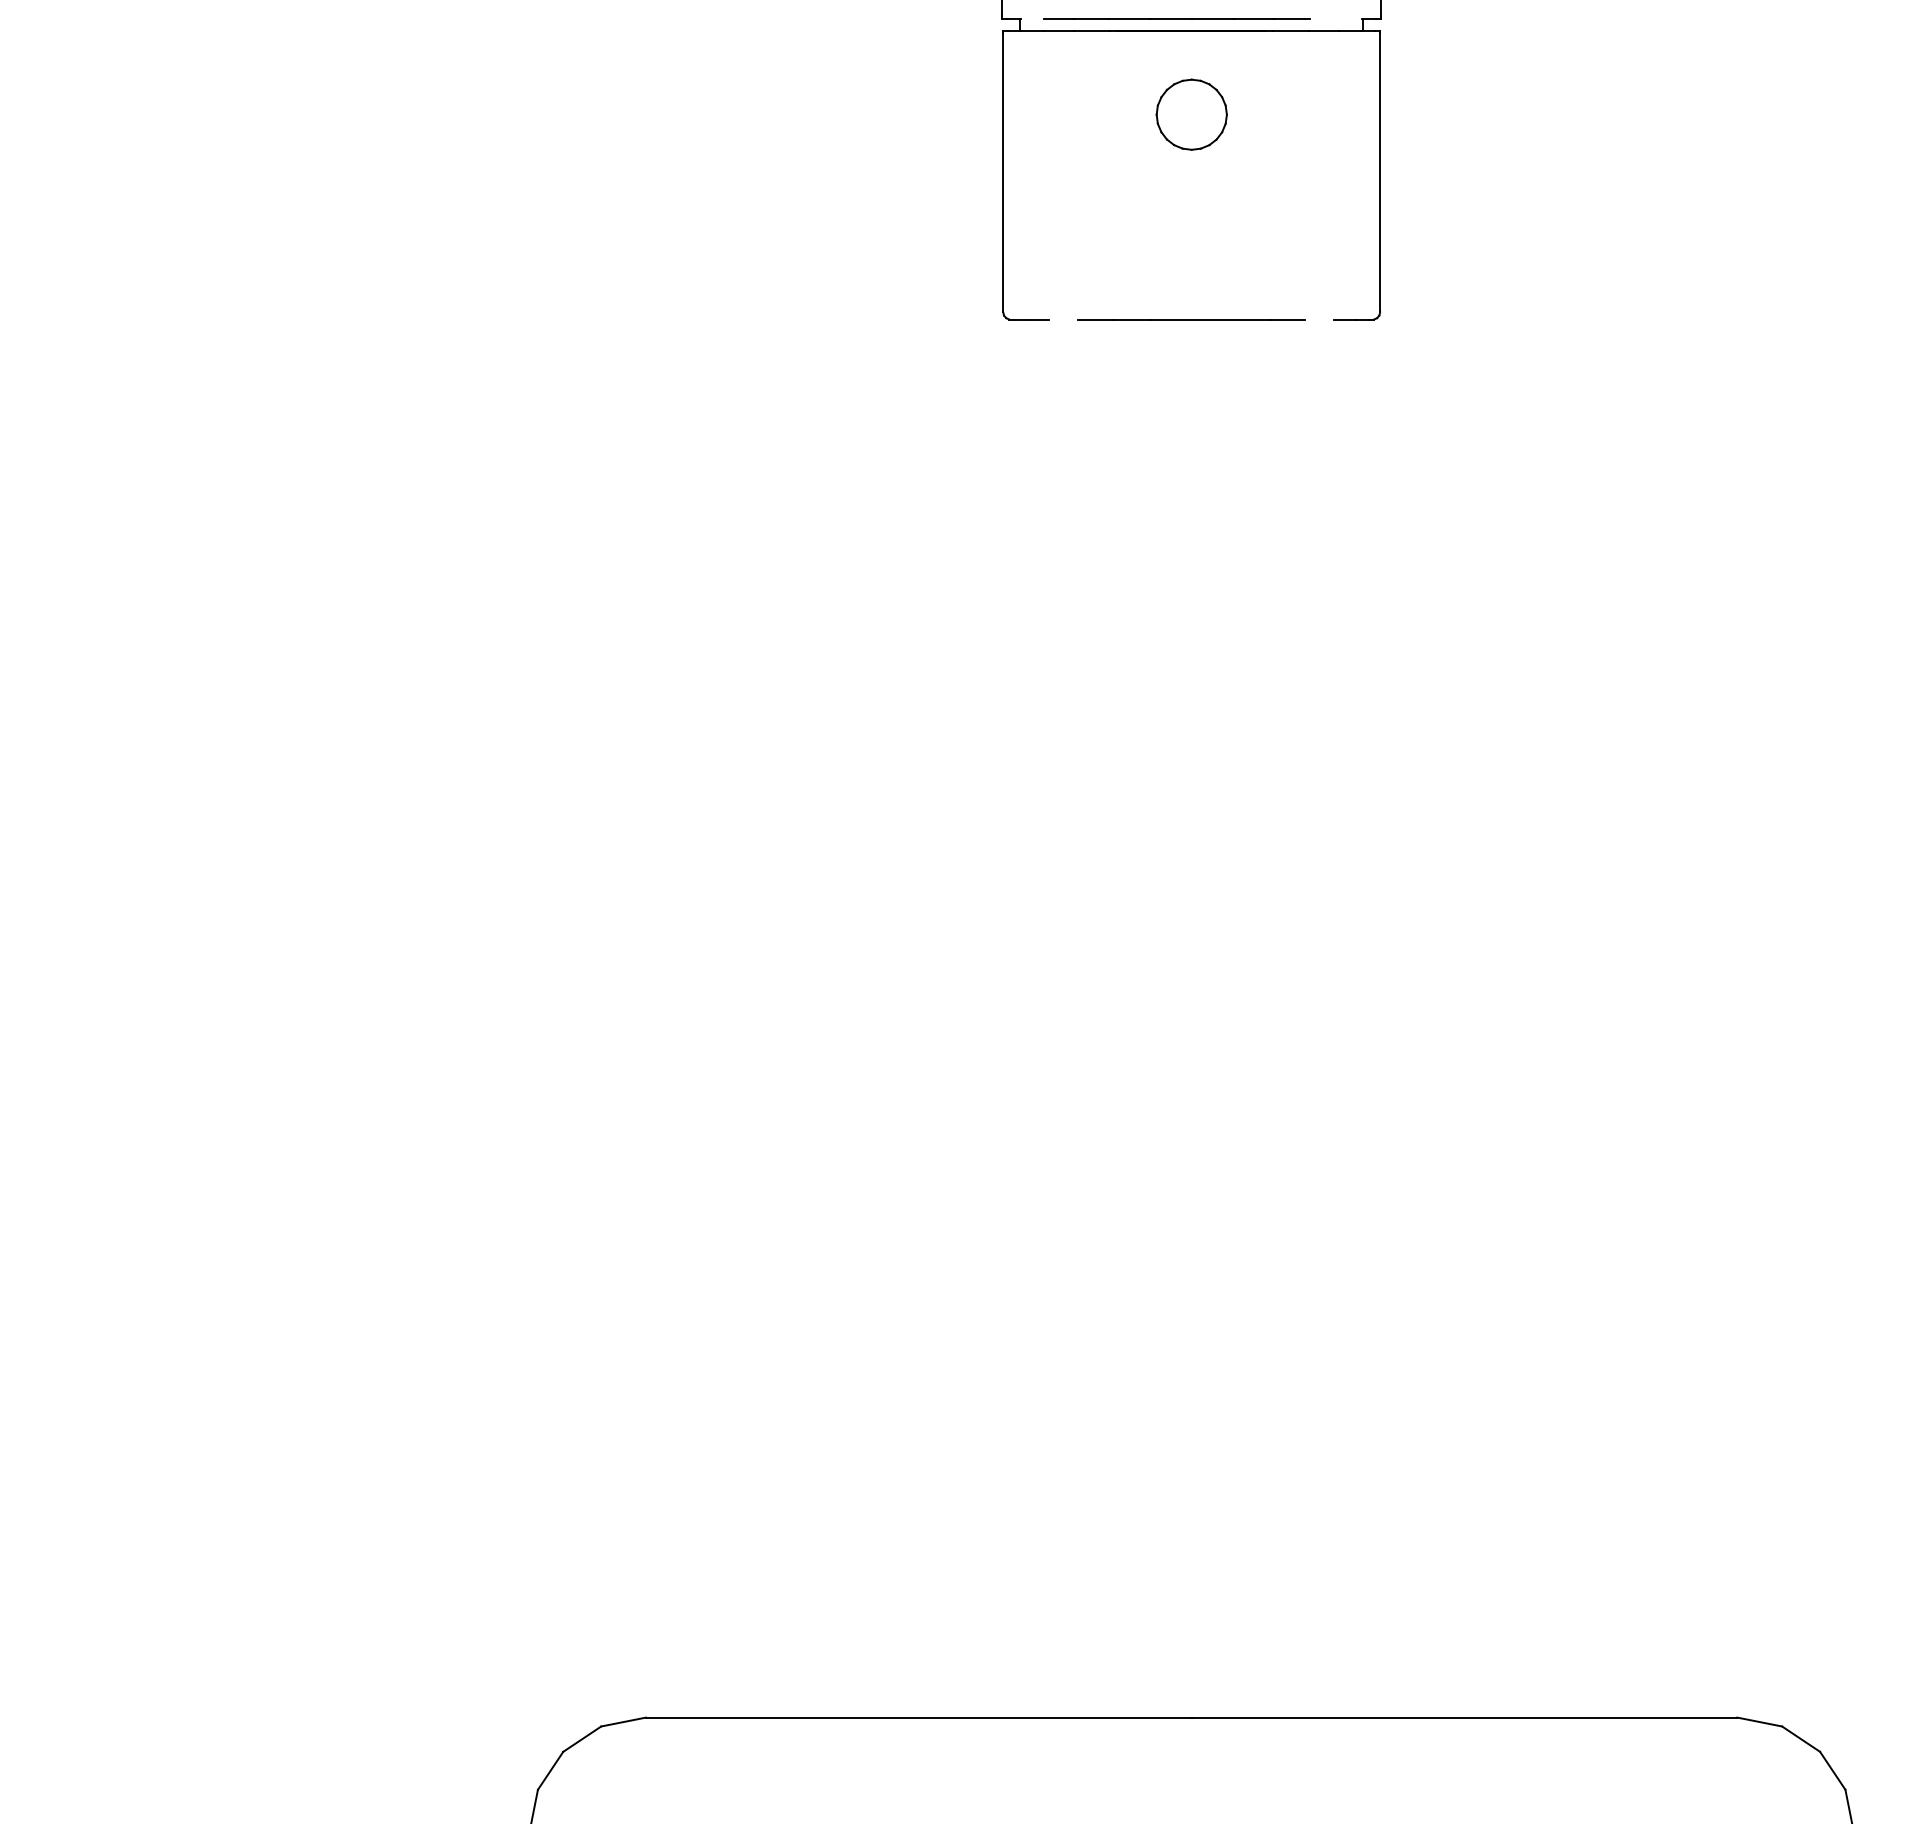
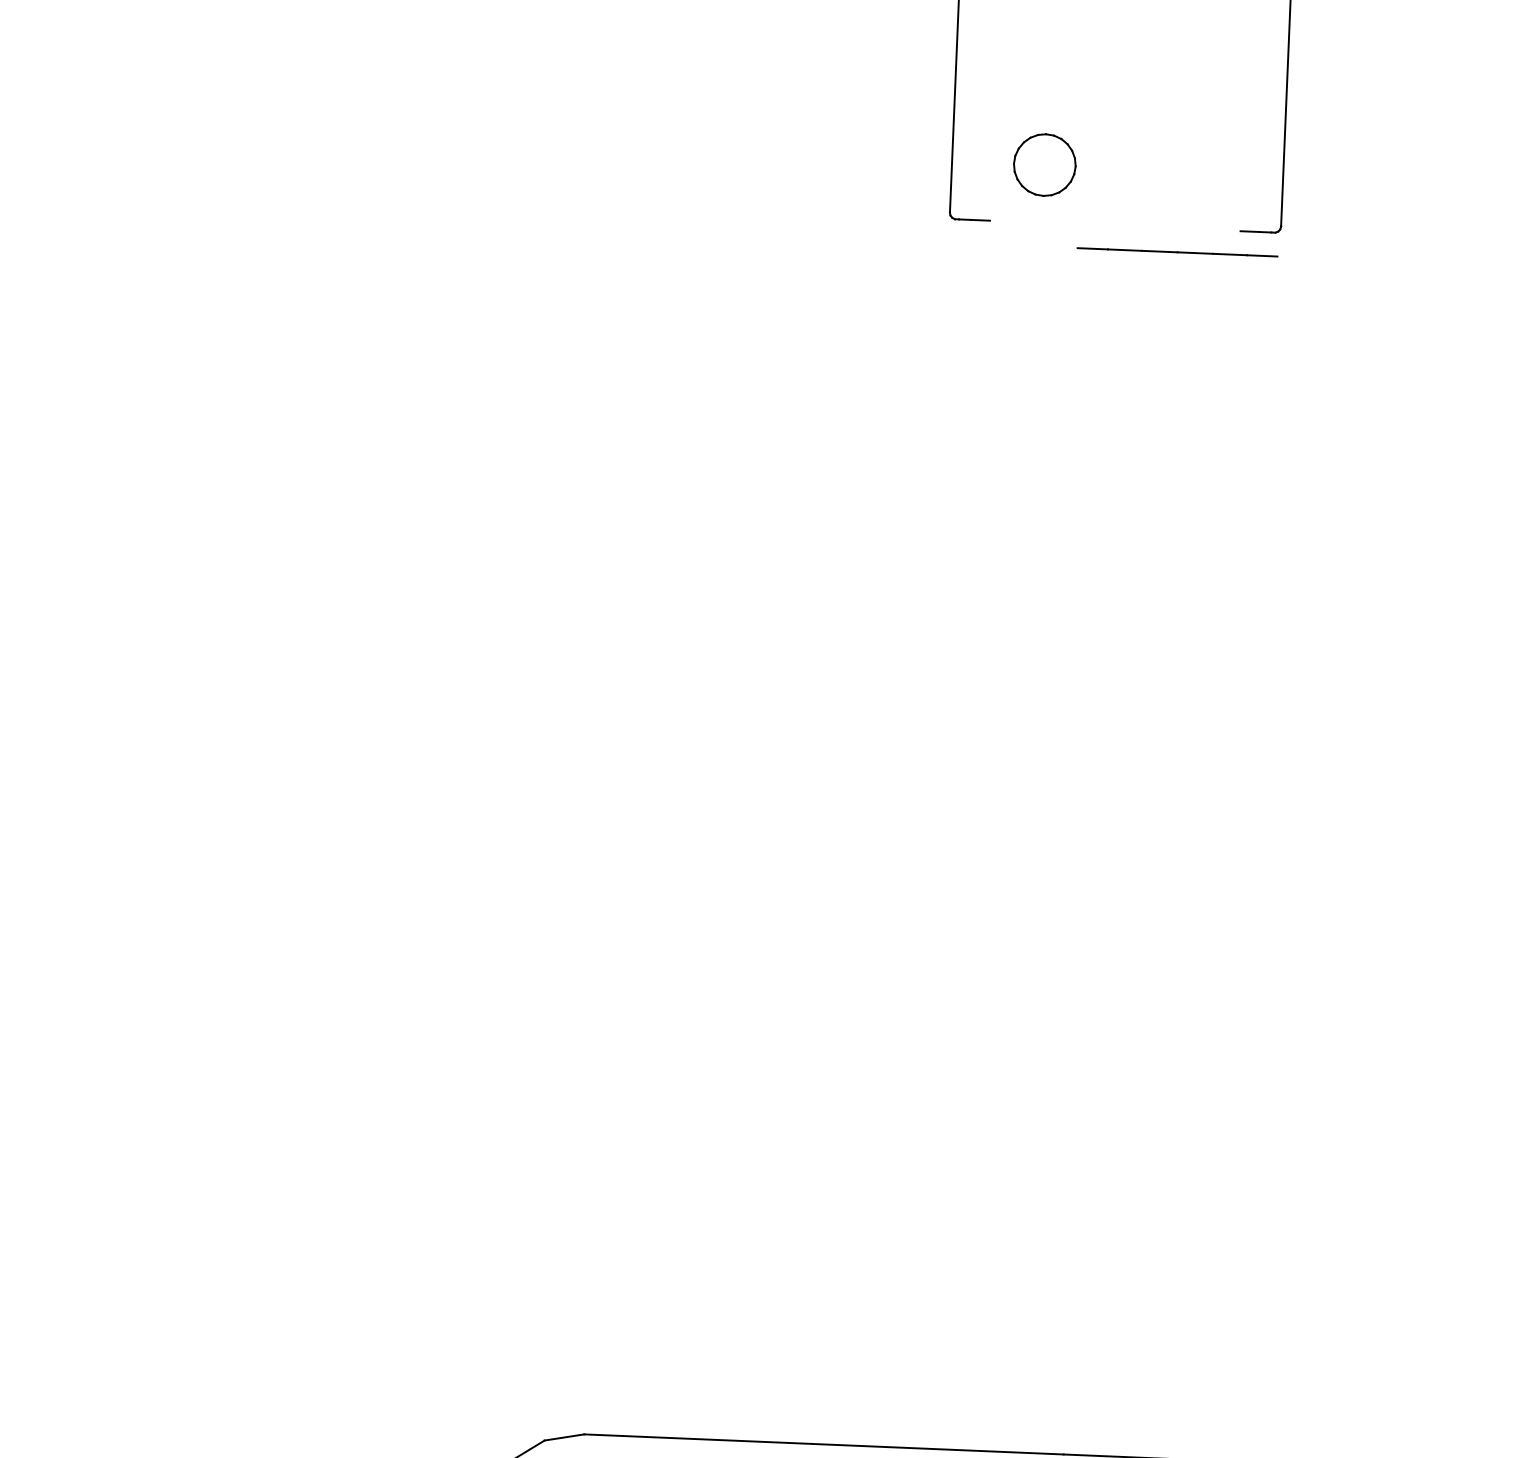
part: (1191, 114) -> (1044, 164), moved
line: (1191, 319) -> (1177, 252), moved

